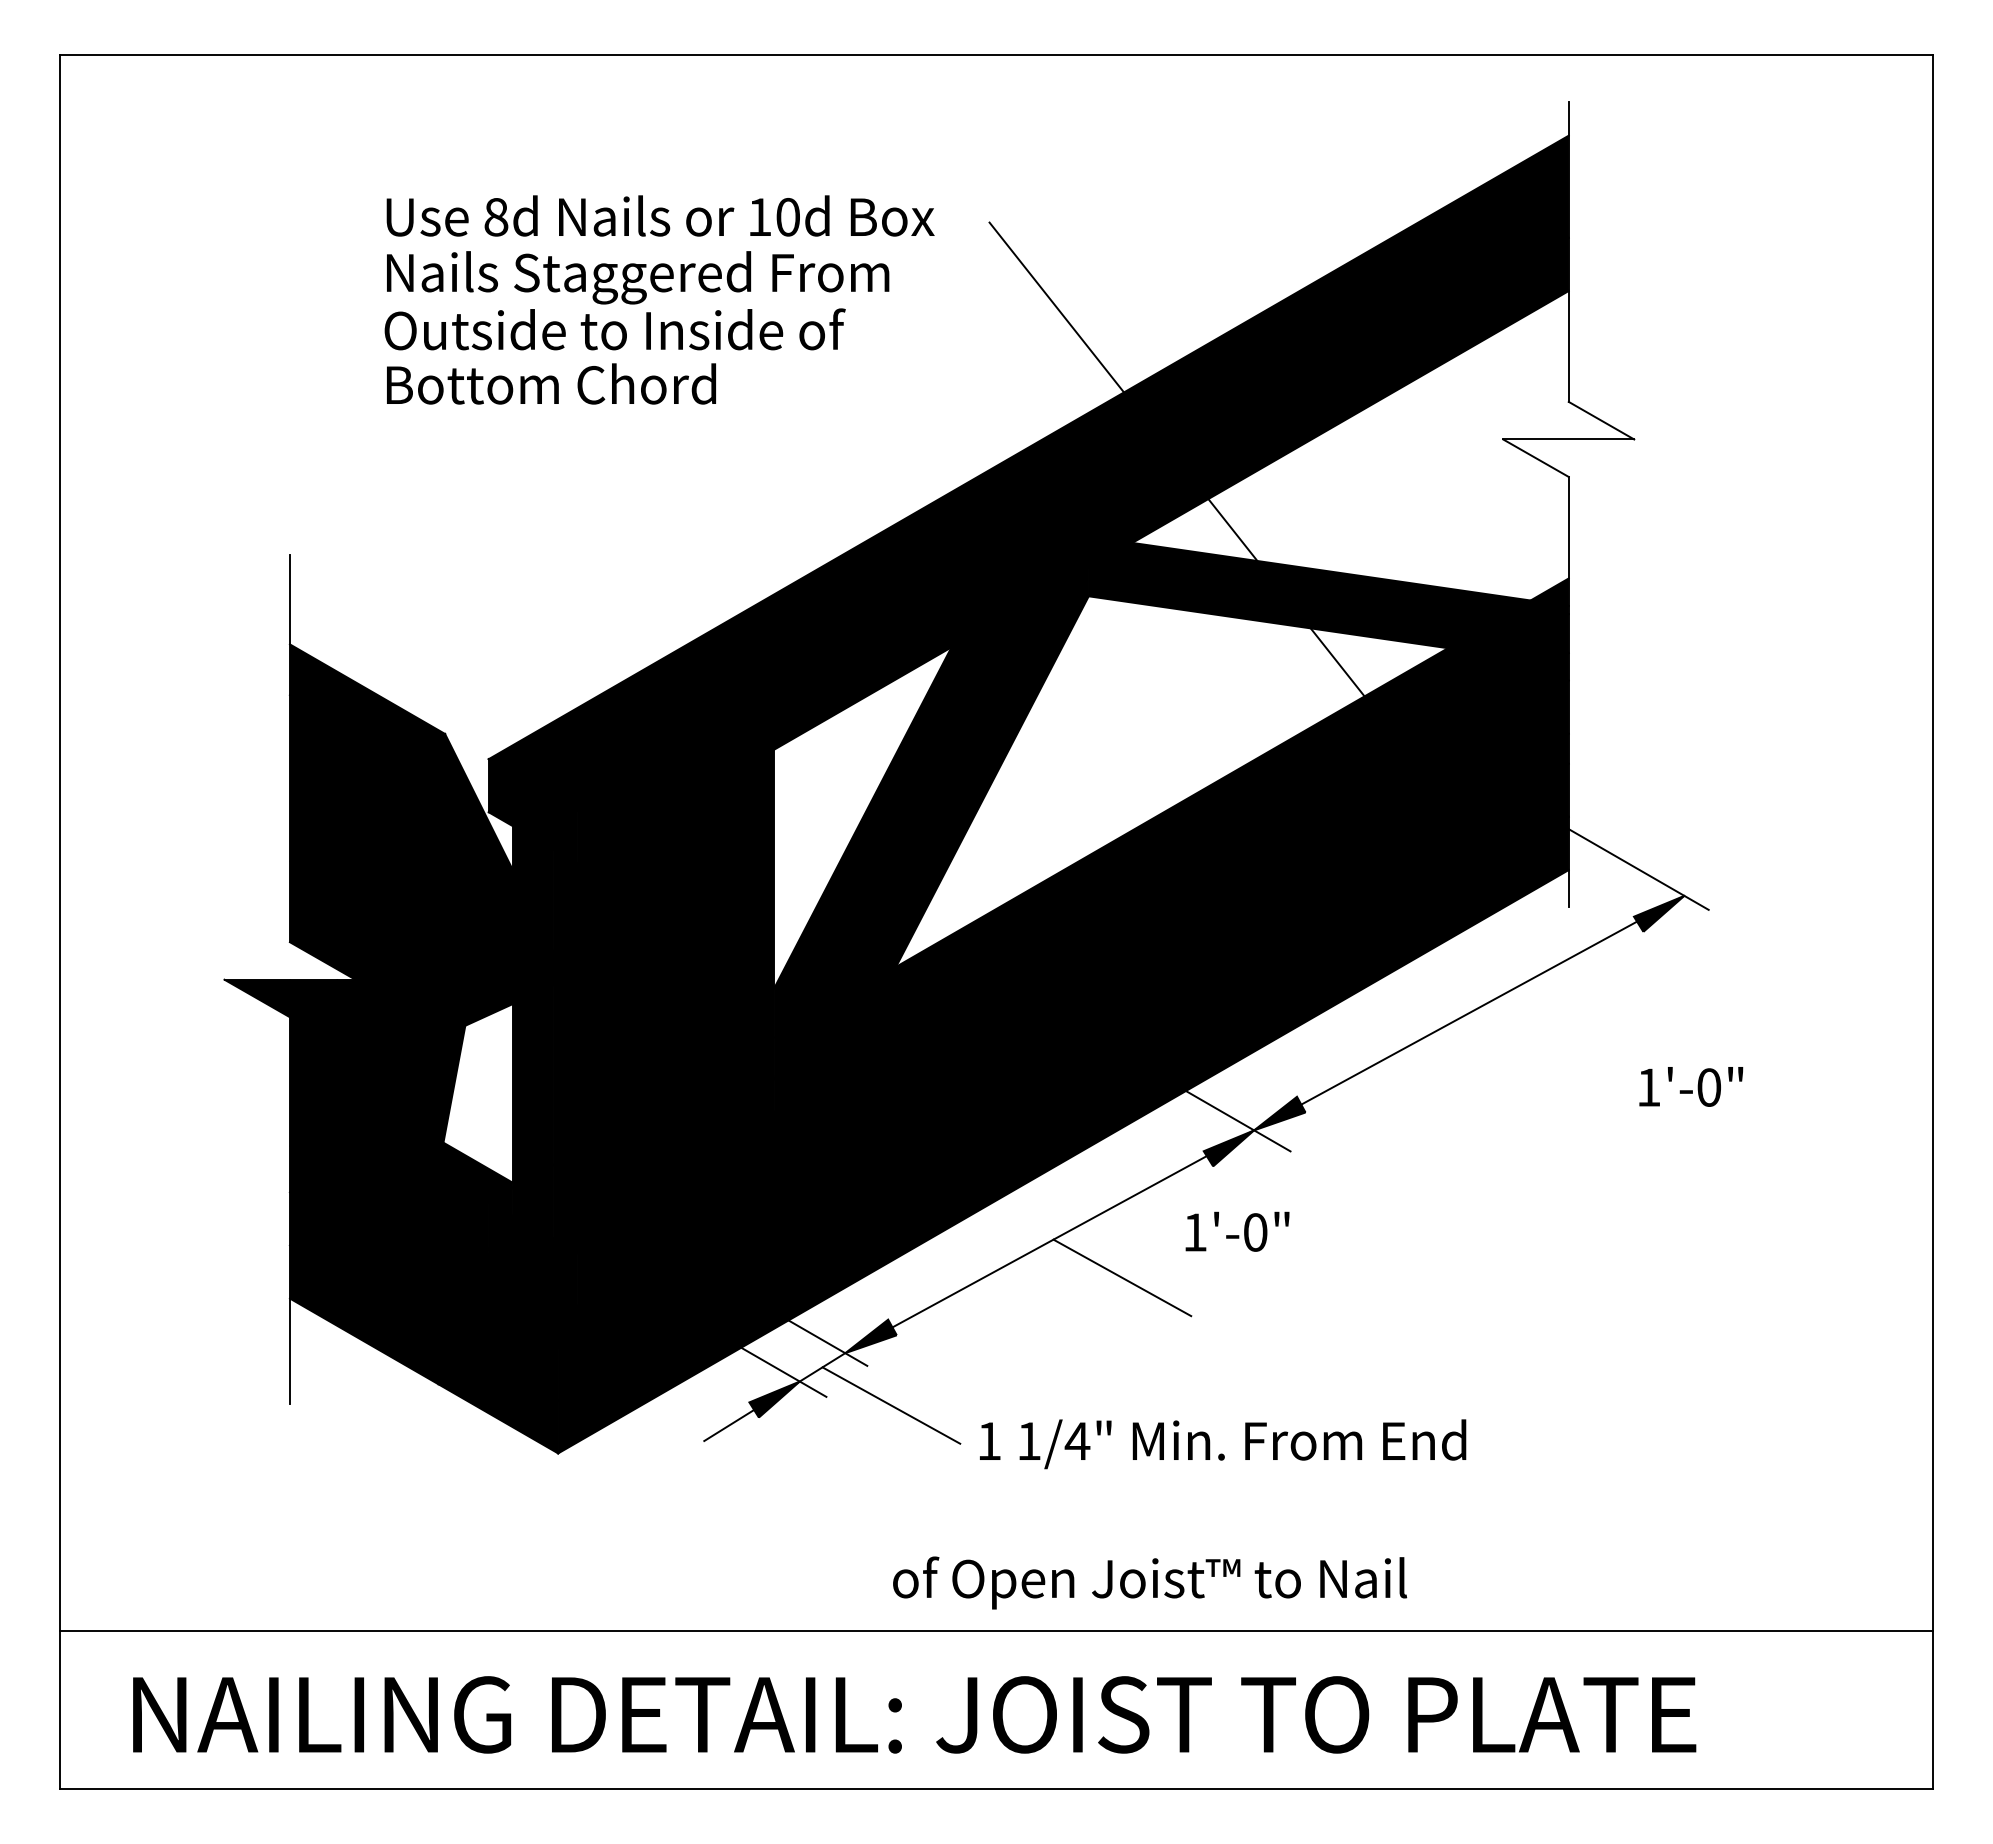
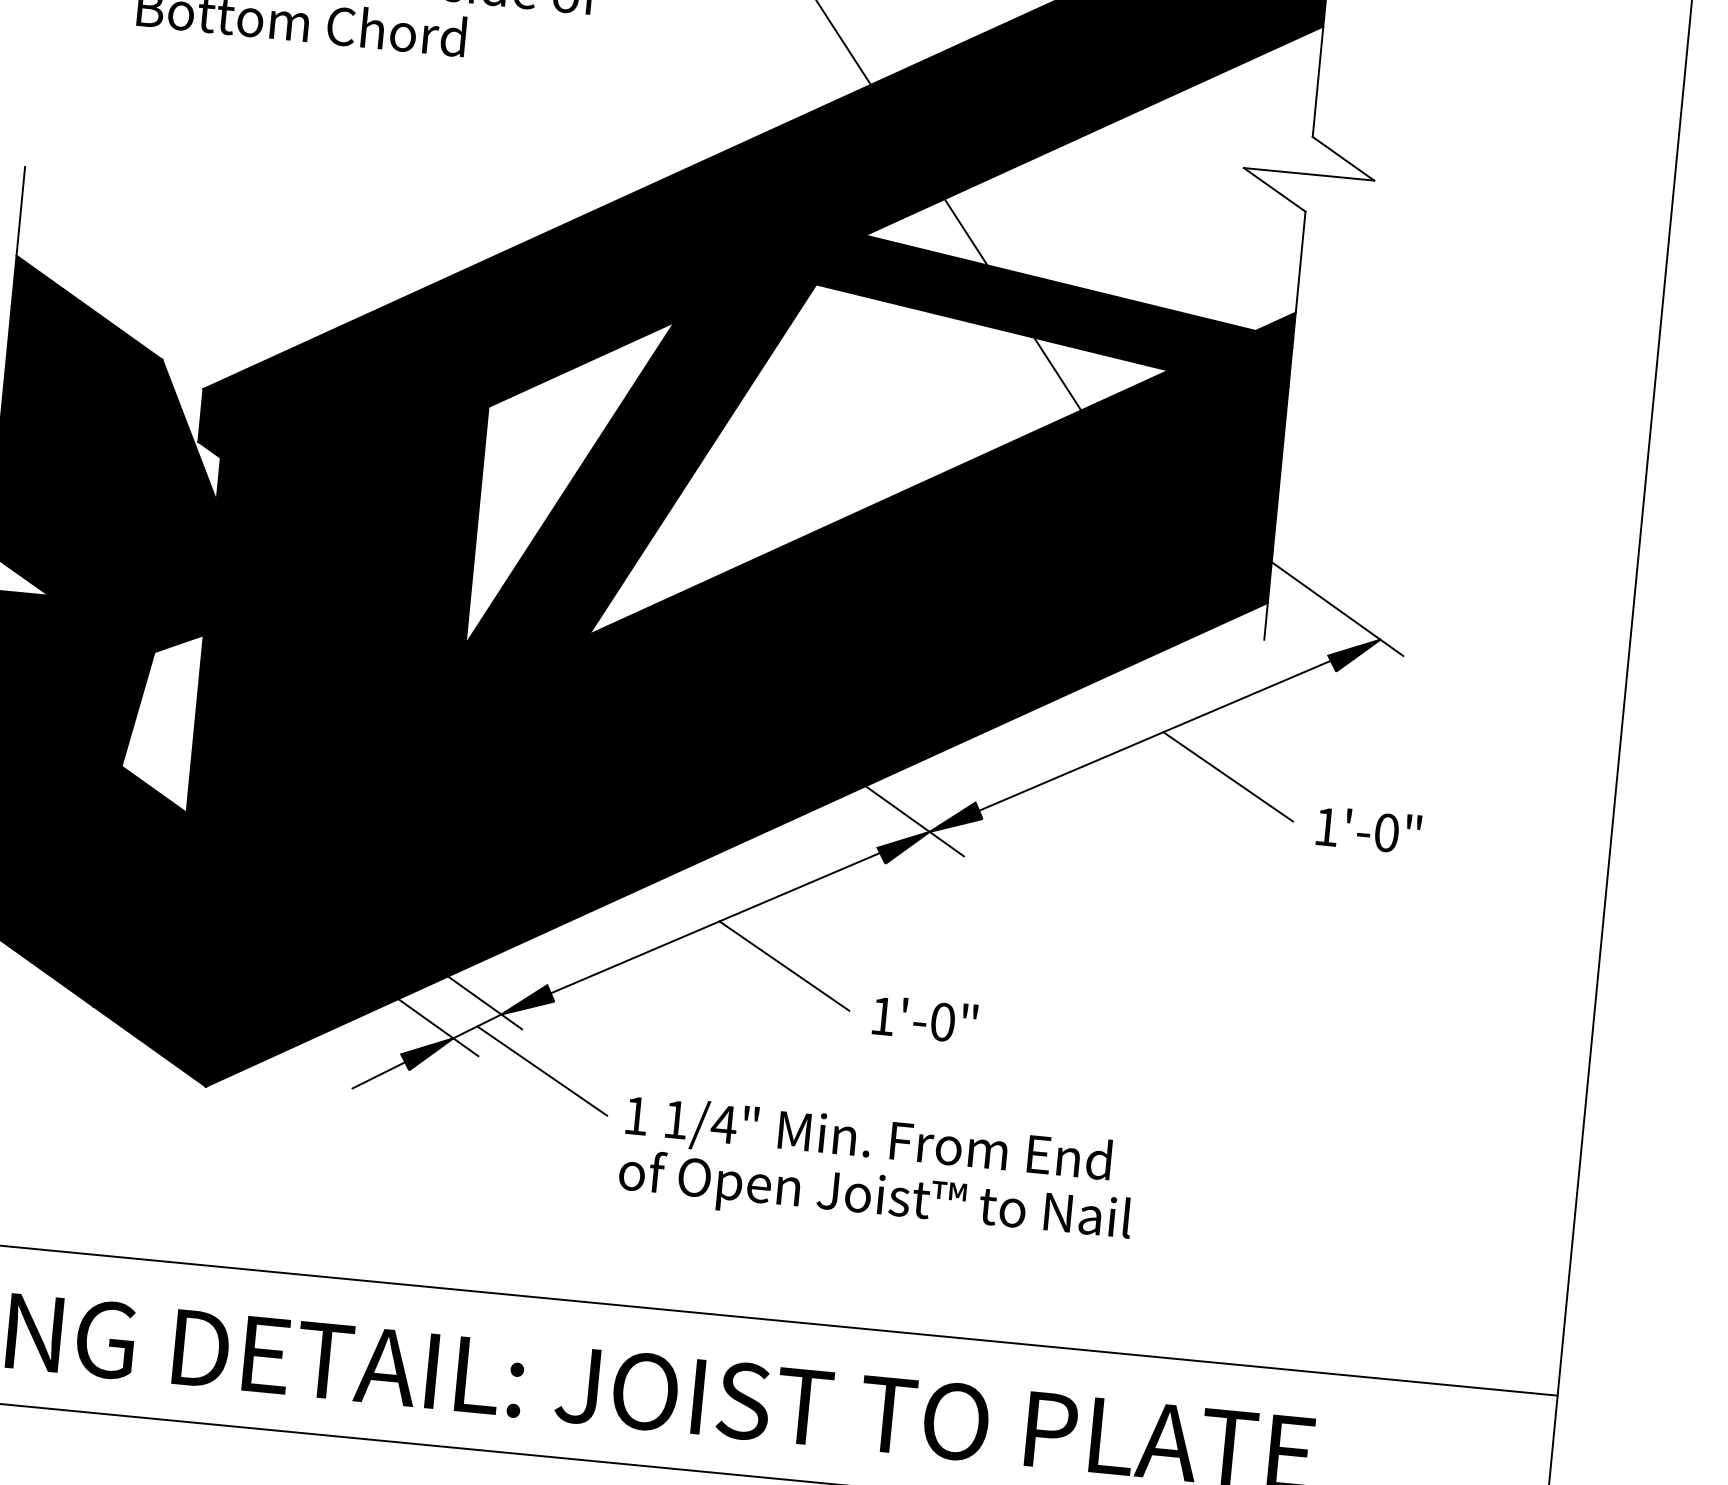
line: (1545, 1046) -> (1227, 776), added
text: (1237, 1231) -> (925, 1019), moved
text: (1150, 1582) -> (875, 1198), moved

